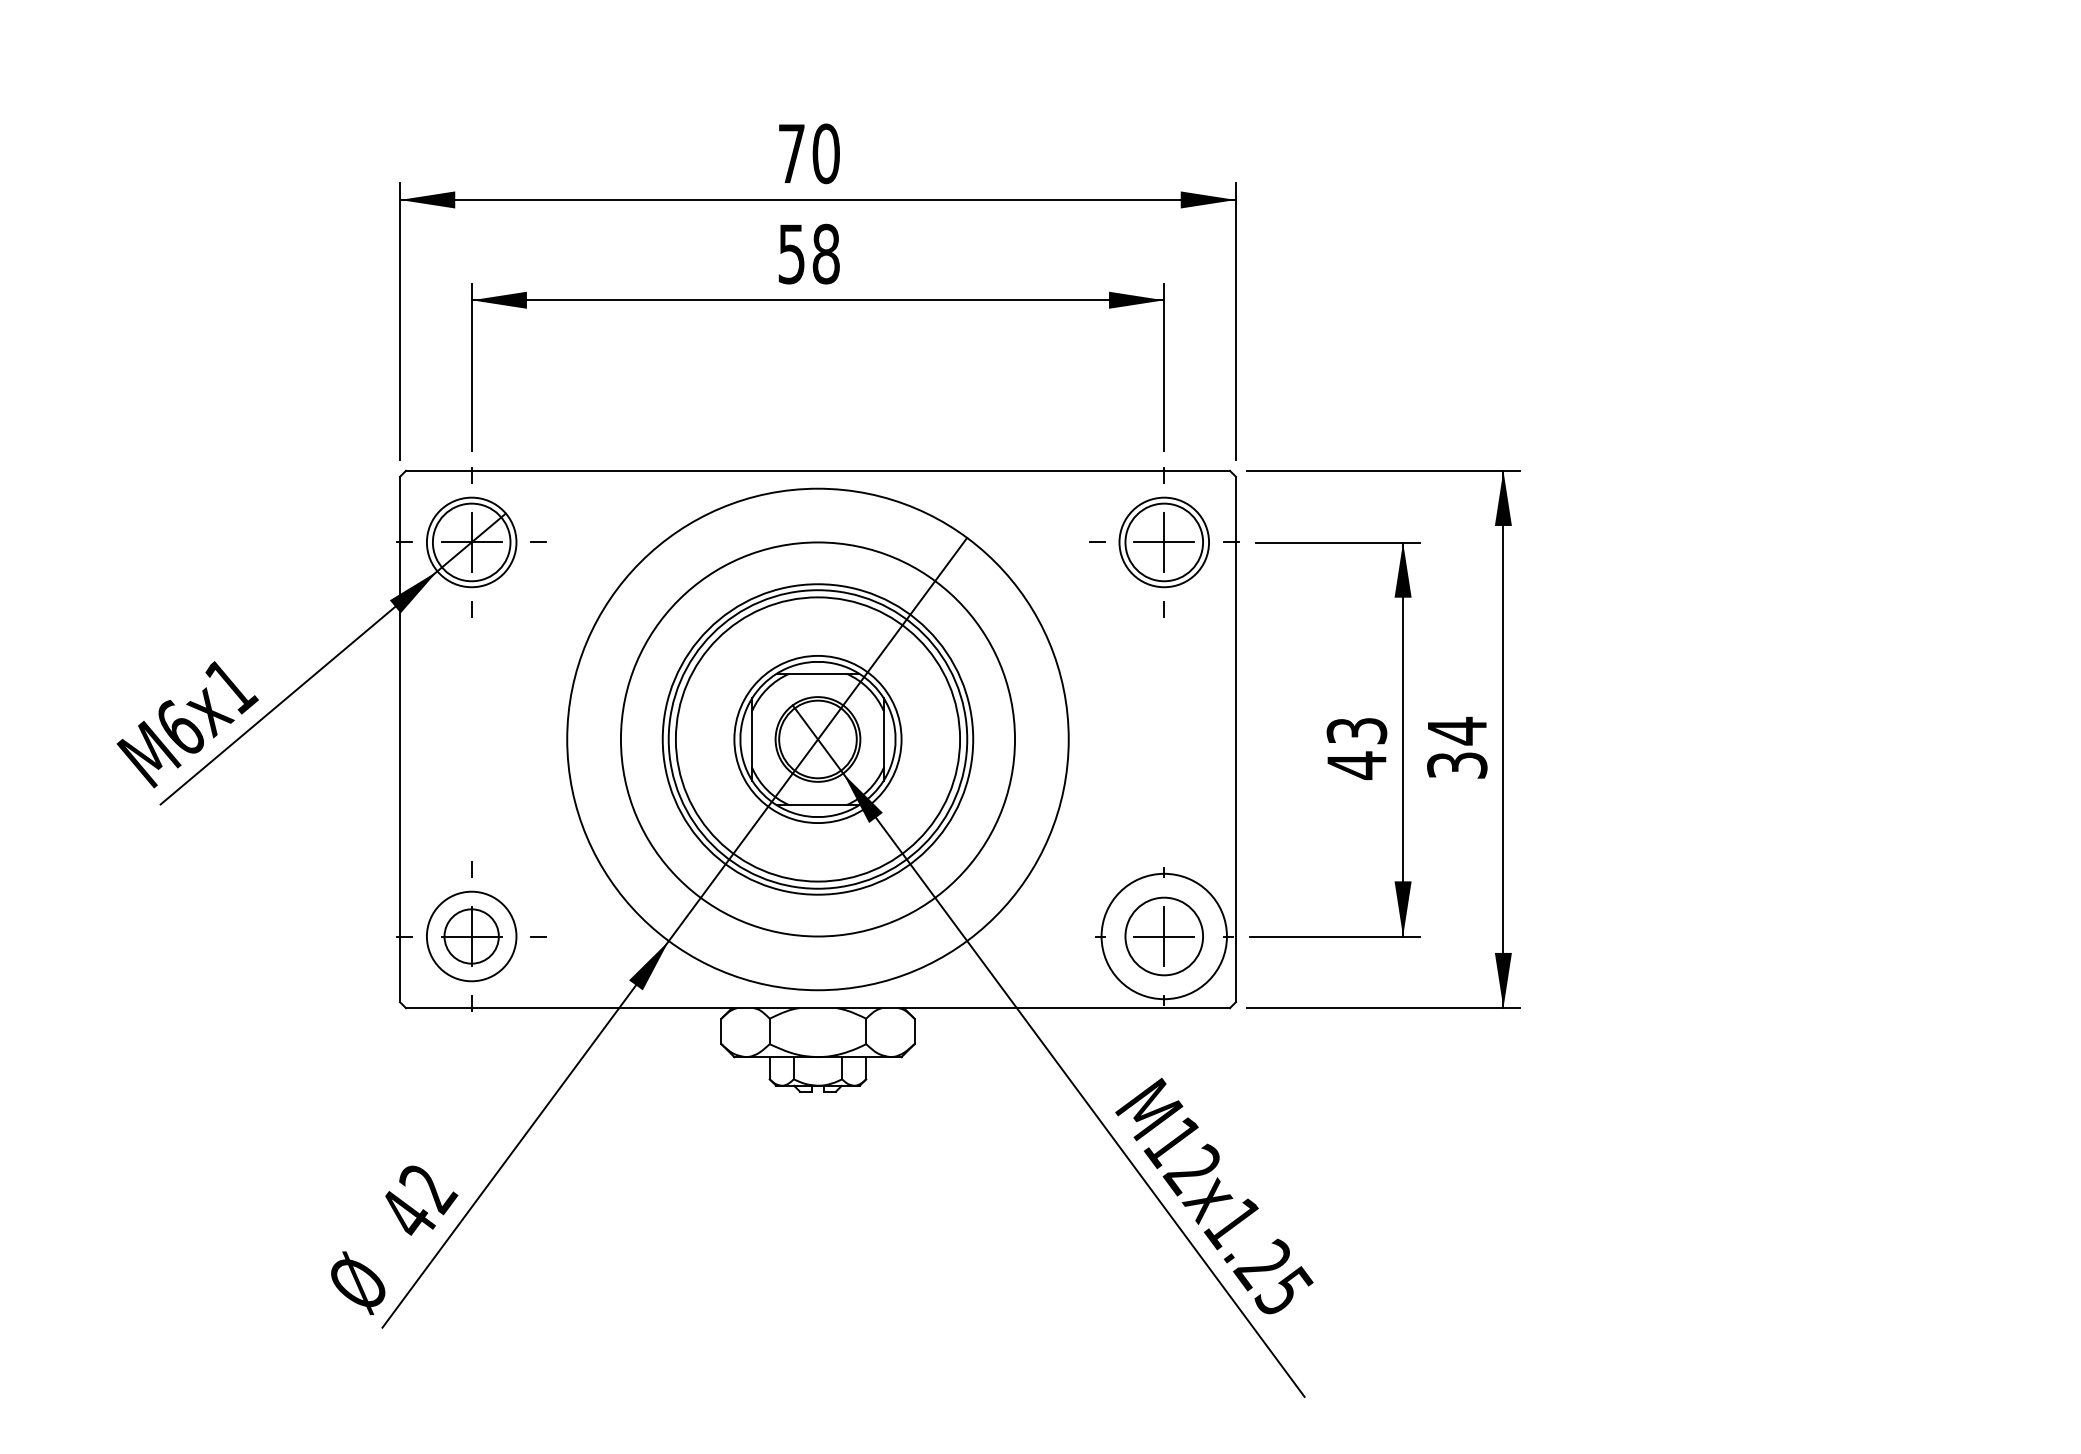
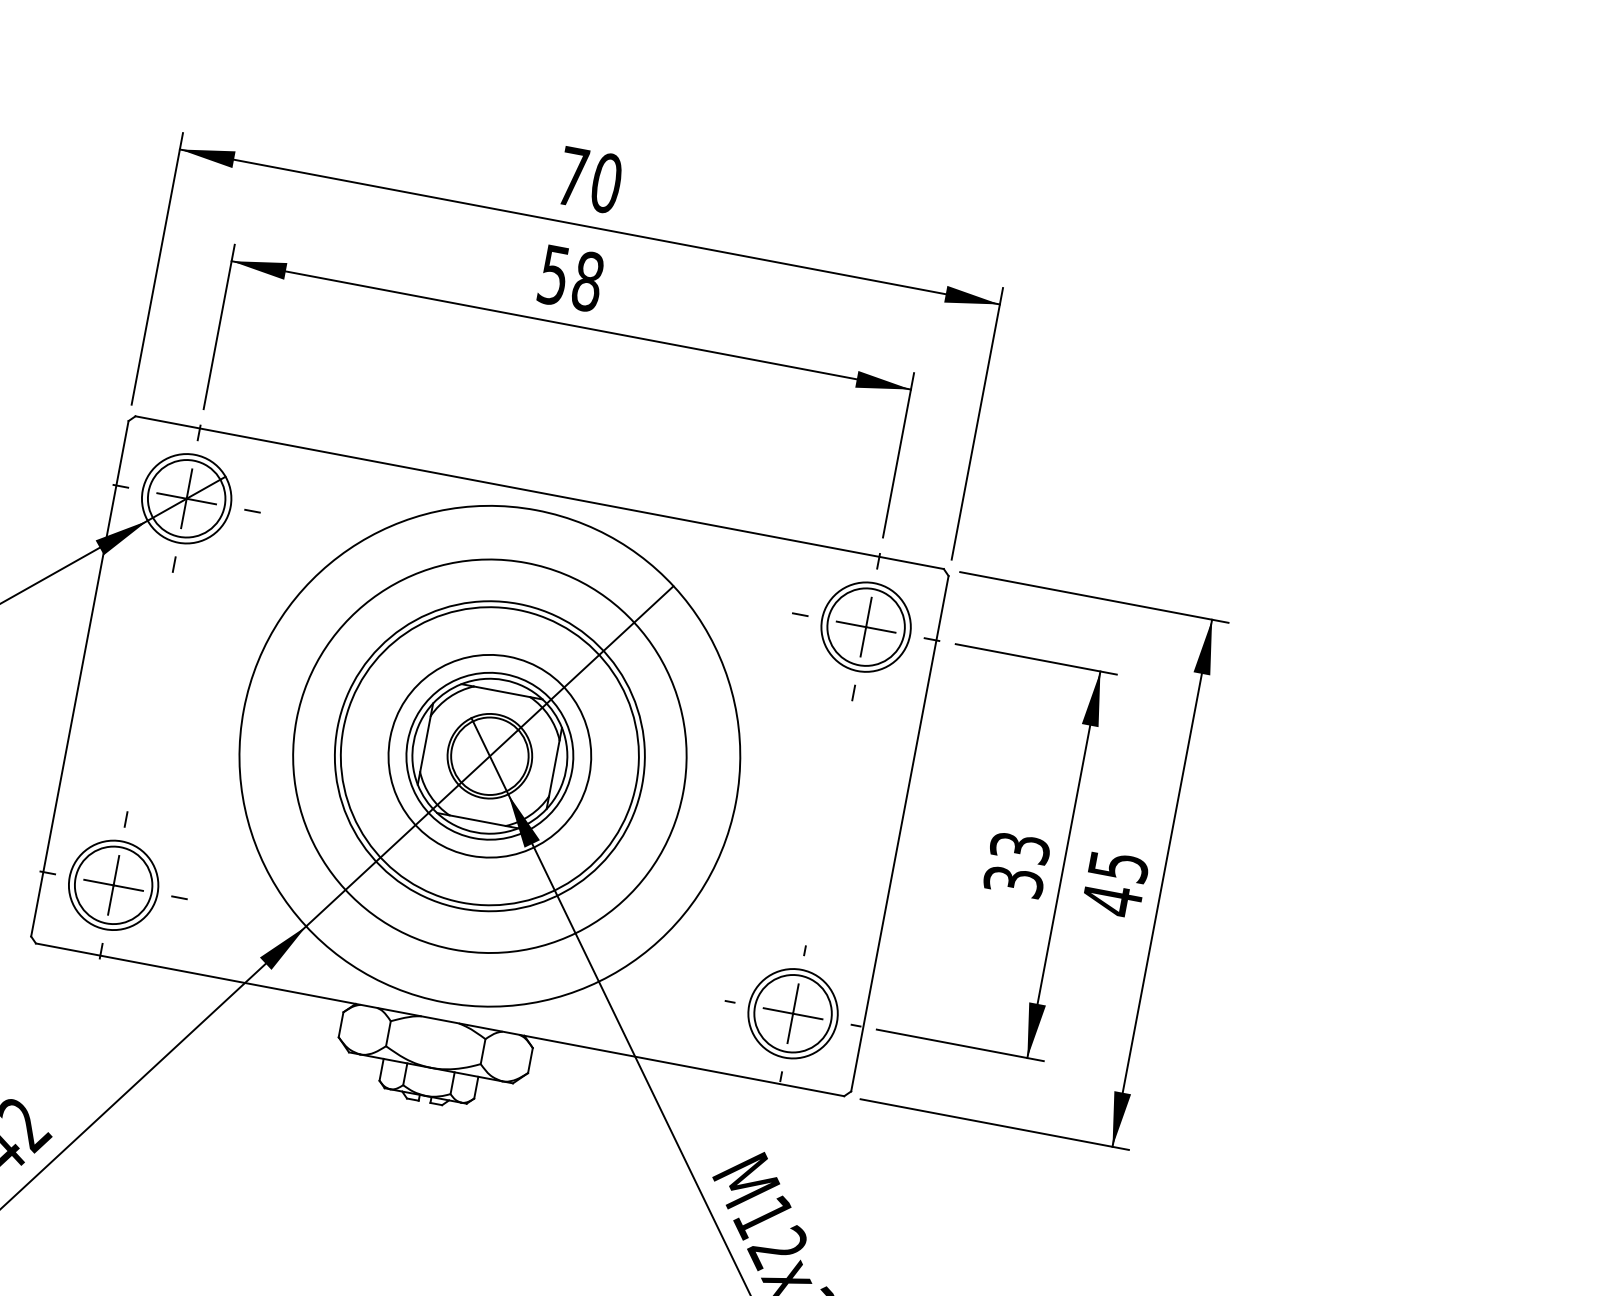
circle: (817, 738) -> (489, 755), size x0.71
text: (1457, 748) -> (1115, 883), 34 -> 45
text: (1356, 765) -> (1013, 881), 43 -> 33
circle: (471, 936) -> (113, 885), size x1.43
circle: (1164, 936) -> (793, 1013), size x0.71

